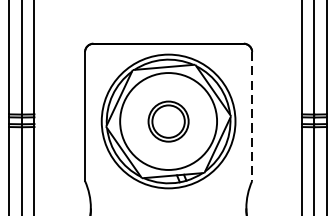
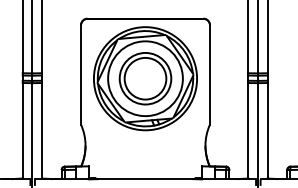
line: (251, 115) -> (209, 74), dashed -> solid
part: (168, 121) -> (145, 78), size x1.67

